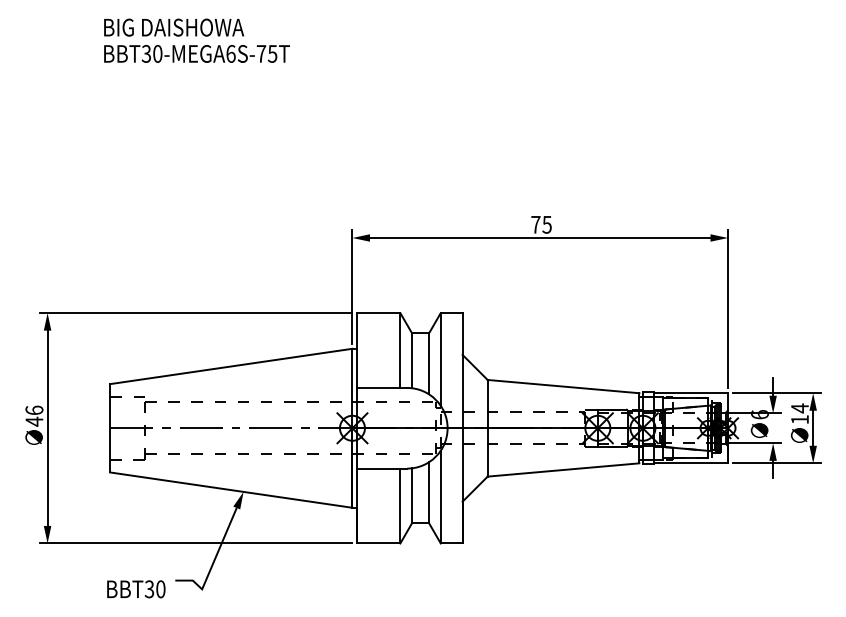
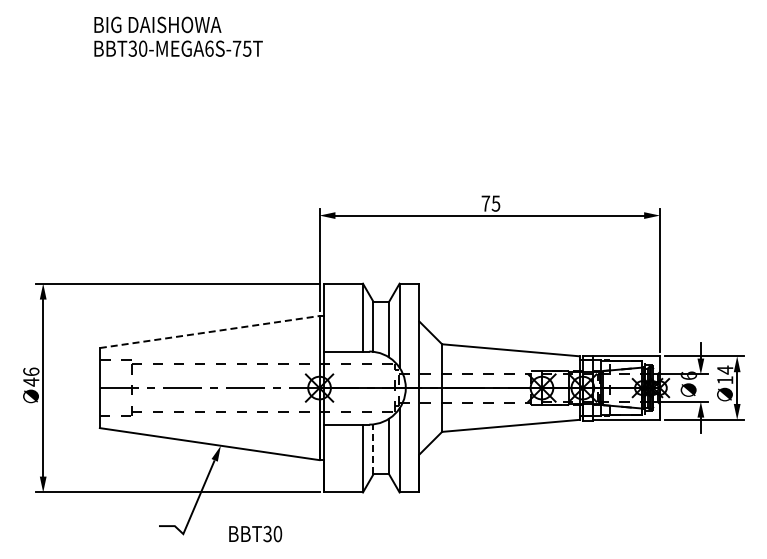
line: (232, 365) -> (210, 331), solid -> dashed
line: (411, 496) -> (373, 449), solid -> dashed
text: (136, 588) -> (255, 533), moved

